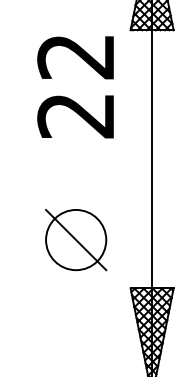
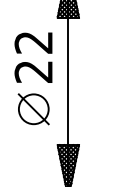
text: (75, 86) -> (33, 57), moved
part: (75, 240) -> (33, 109), moved

